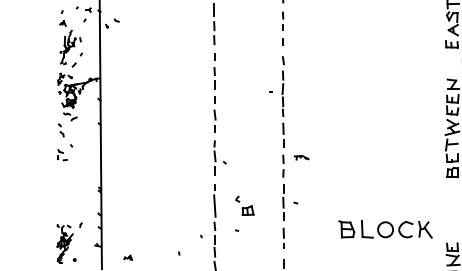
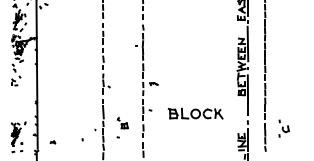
part: (244, 213) -> (122, 127), moved
part: (385, 229) -> (195, 113), moved

